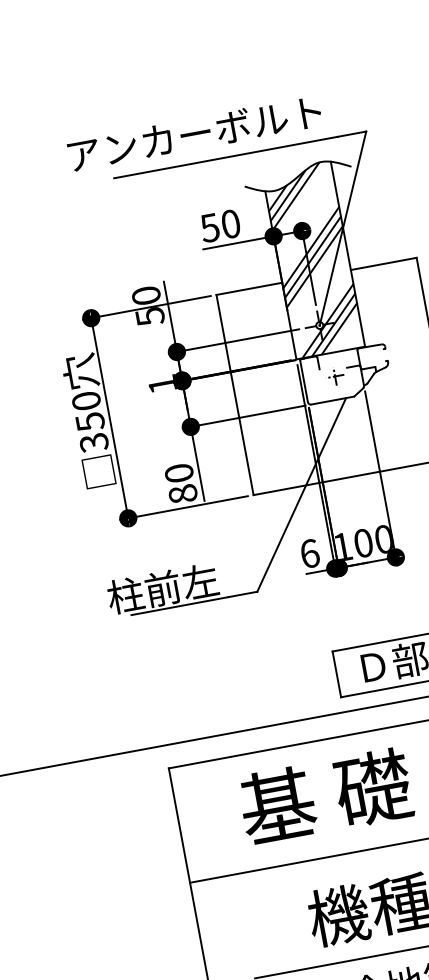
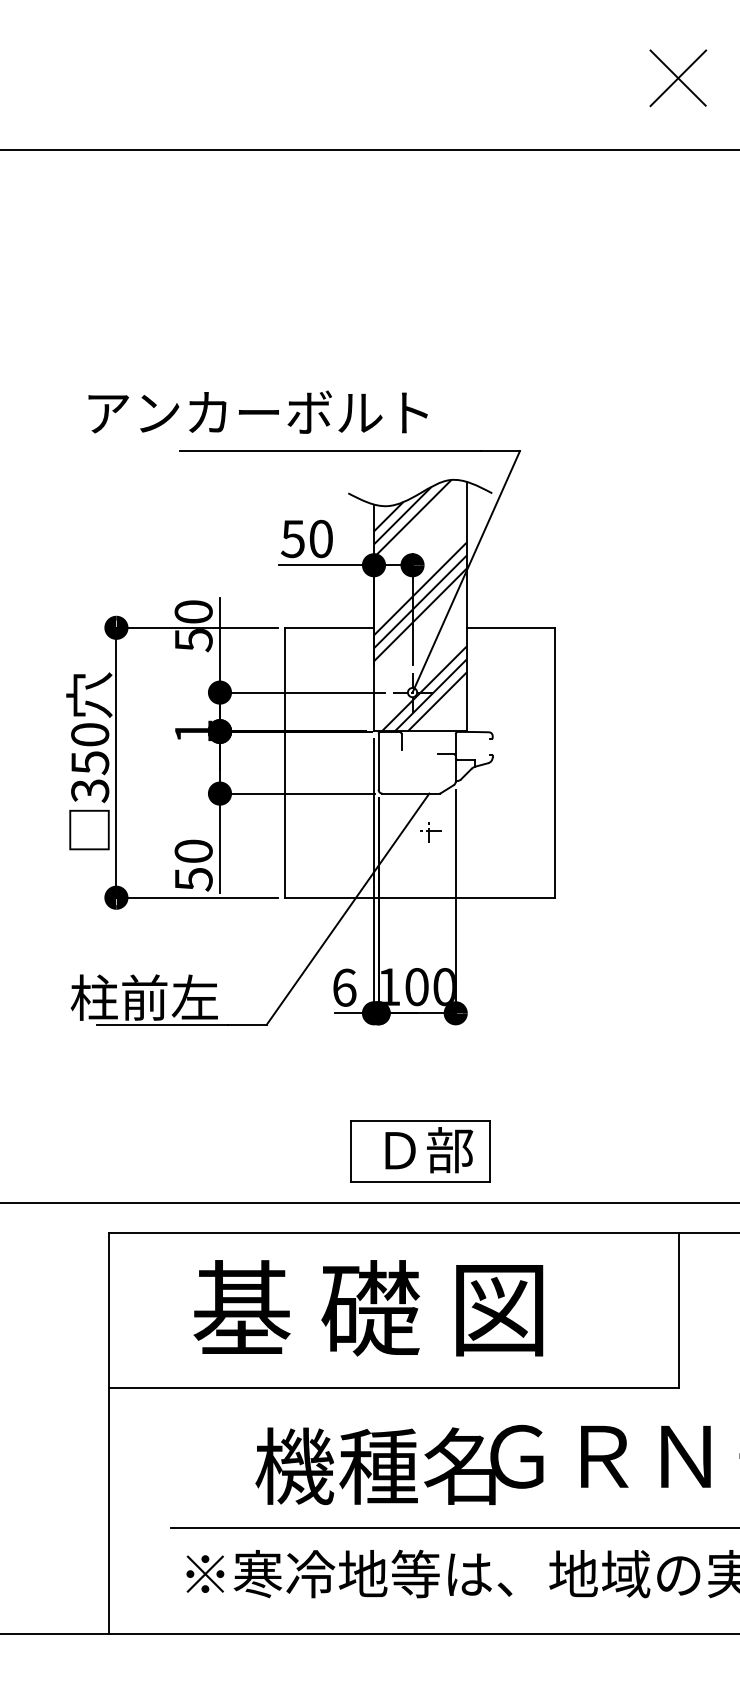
text: (194, 133) -> (257, 411), moved
part: (336, 377) -> (430, 832), moved
text: (182, 494) -> (193, 879), 80 -> 50

